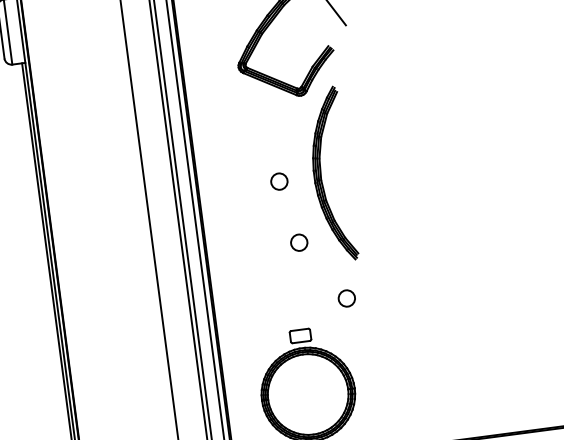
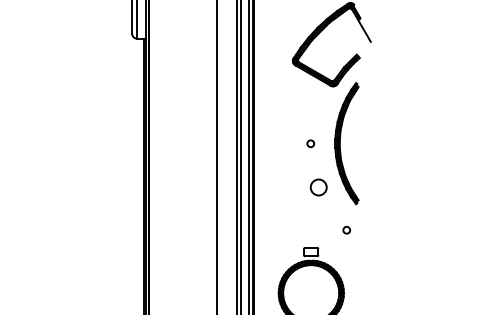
circle: (279, 181) -> (310, 143), size x0.6
circle: (298, 242) -> (318, 187), size x1.4
circle: (346, 297) -> (346, 229), size x0.6

